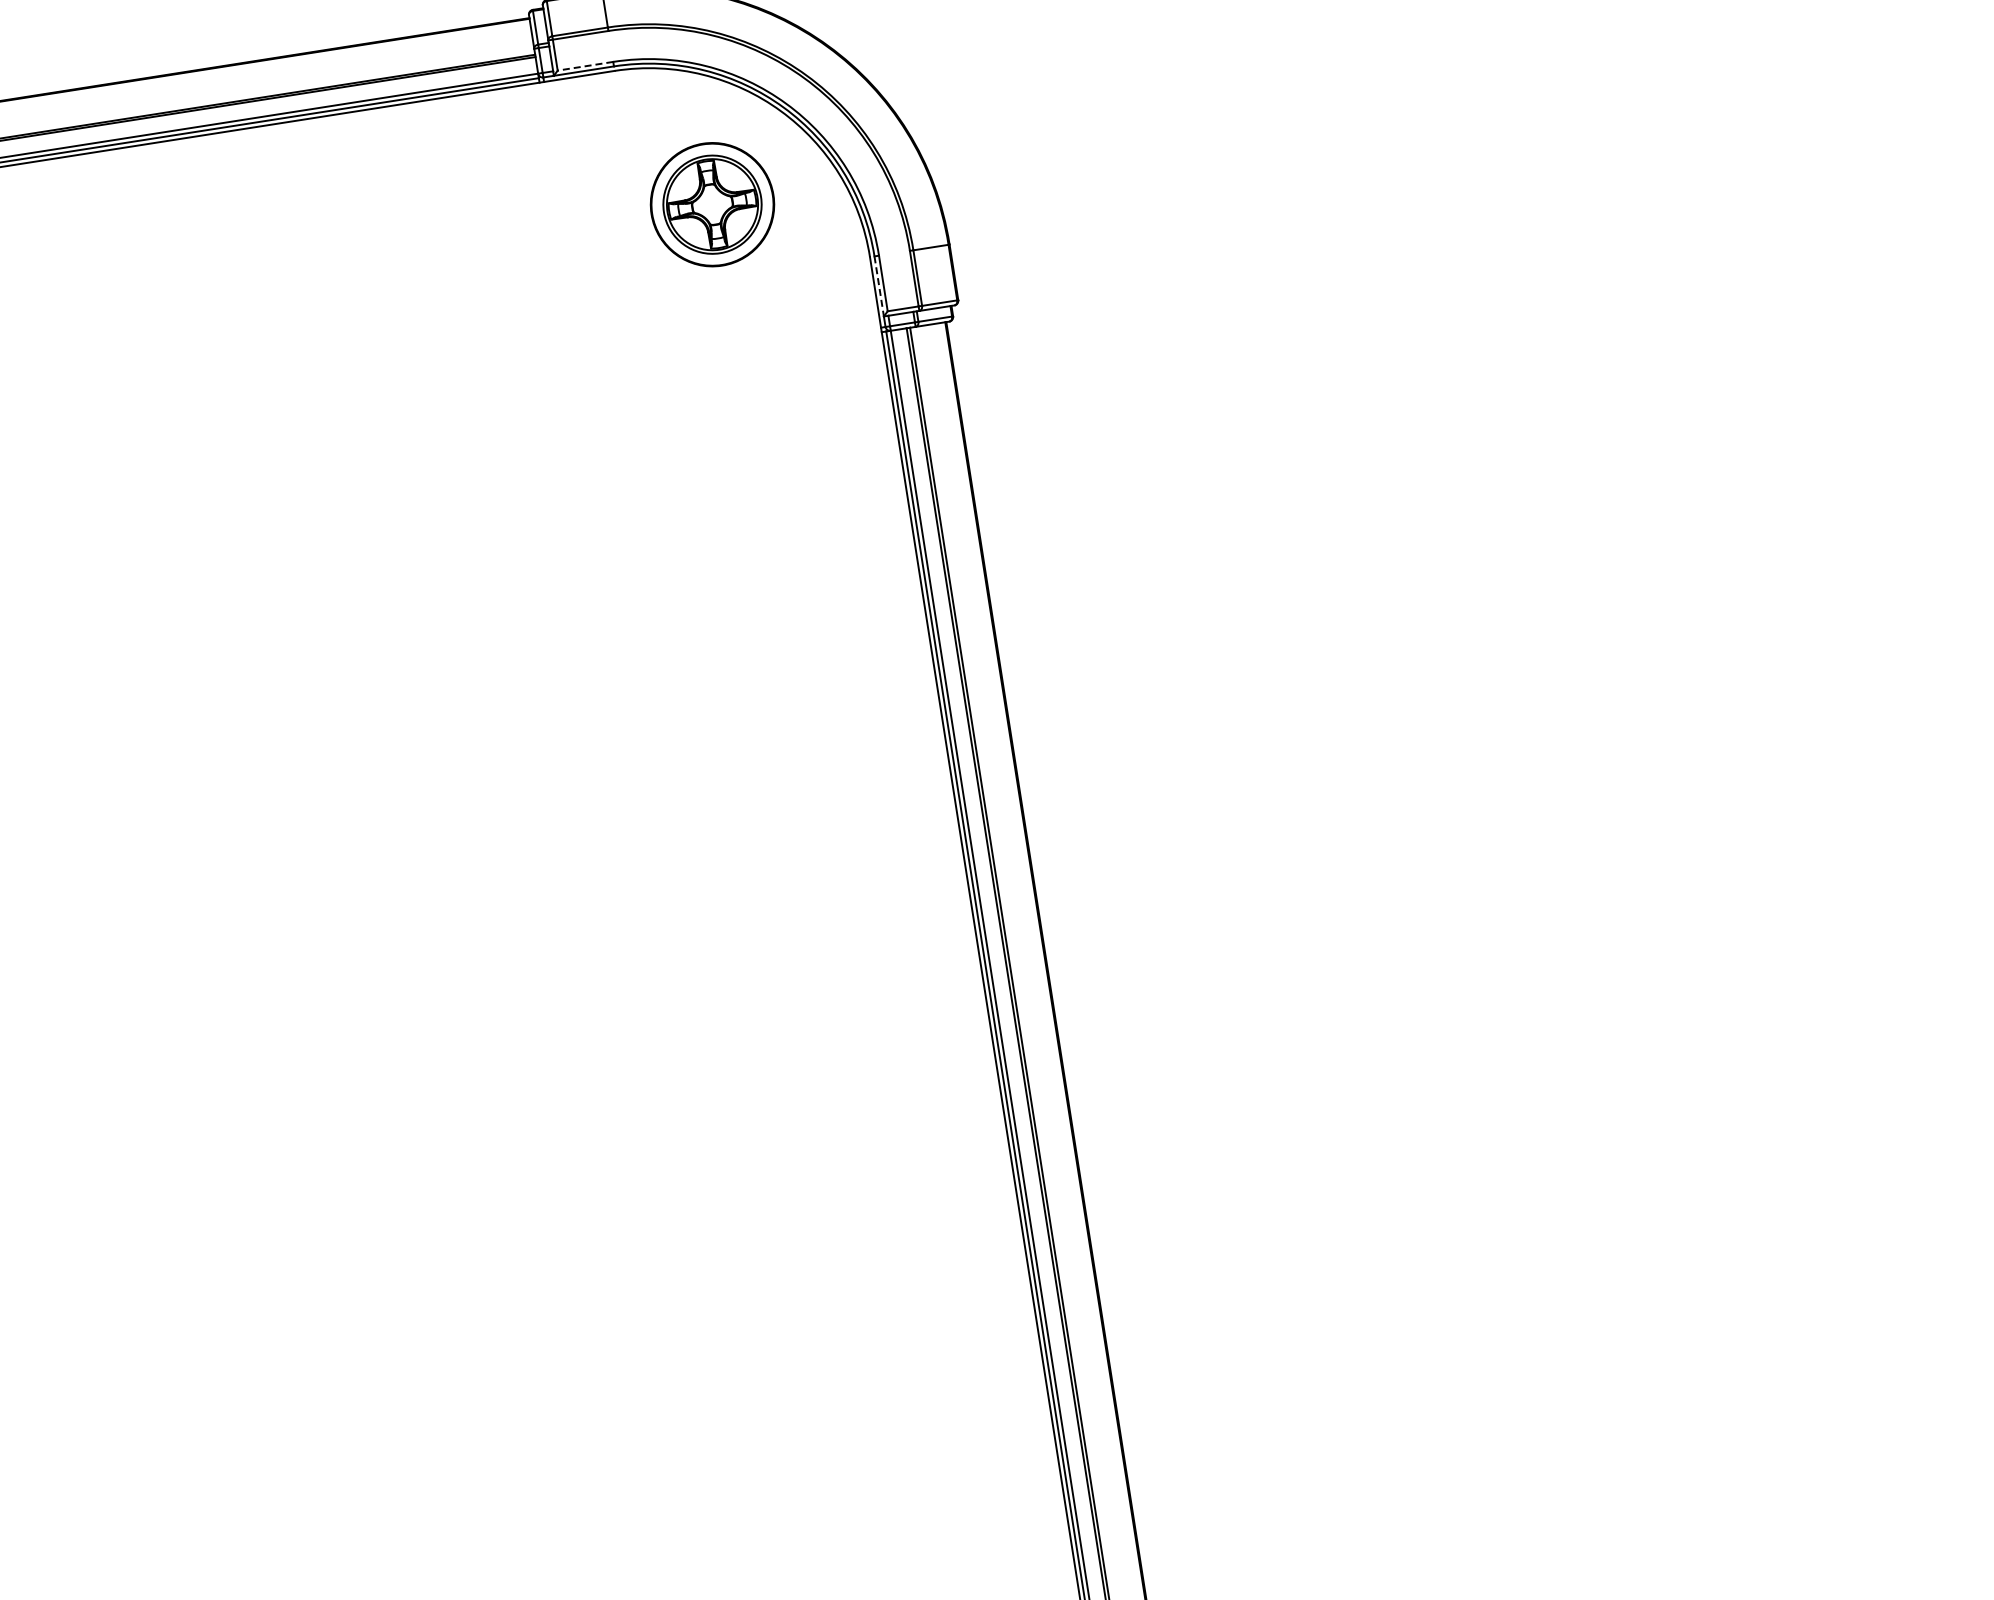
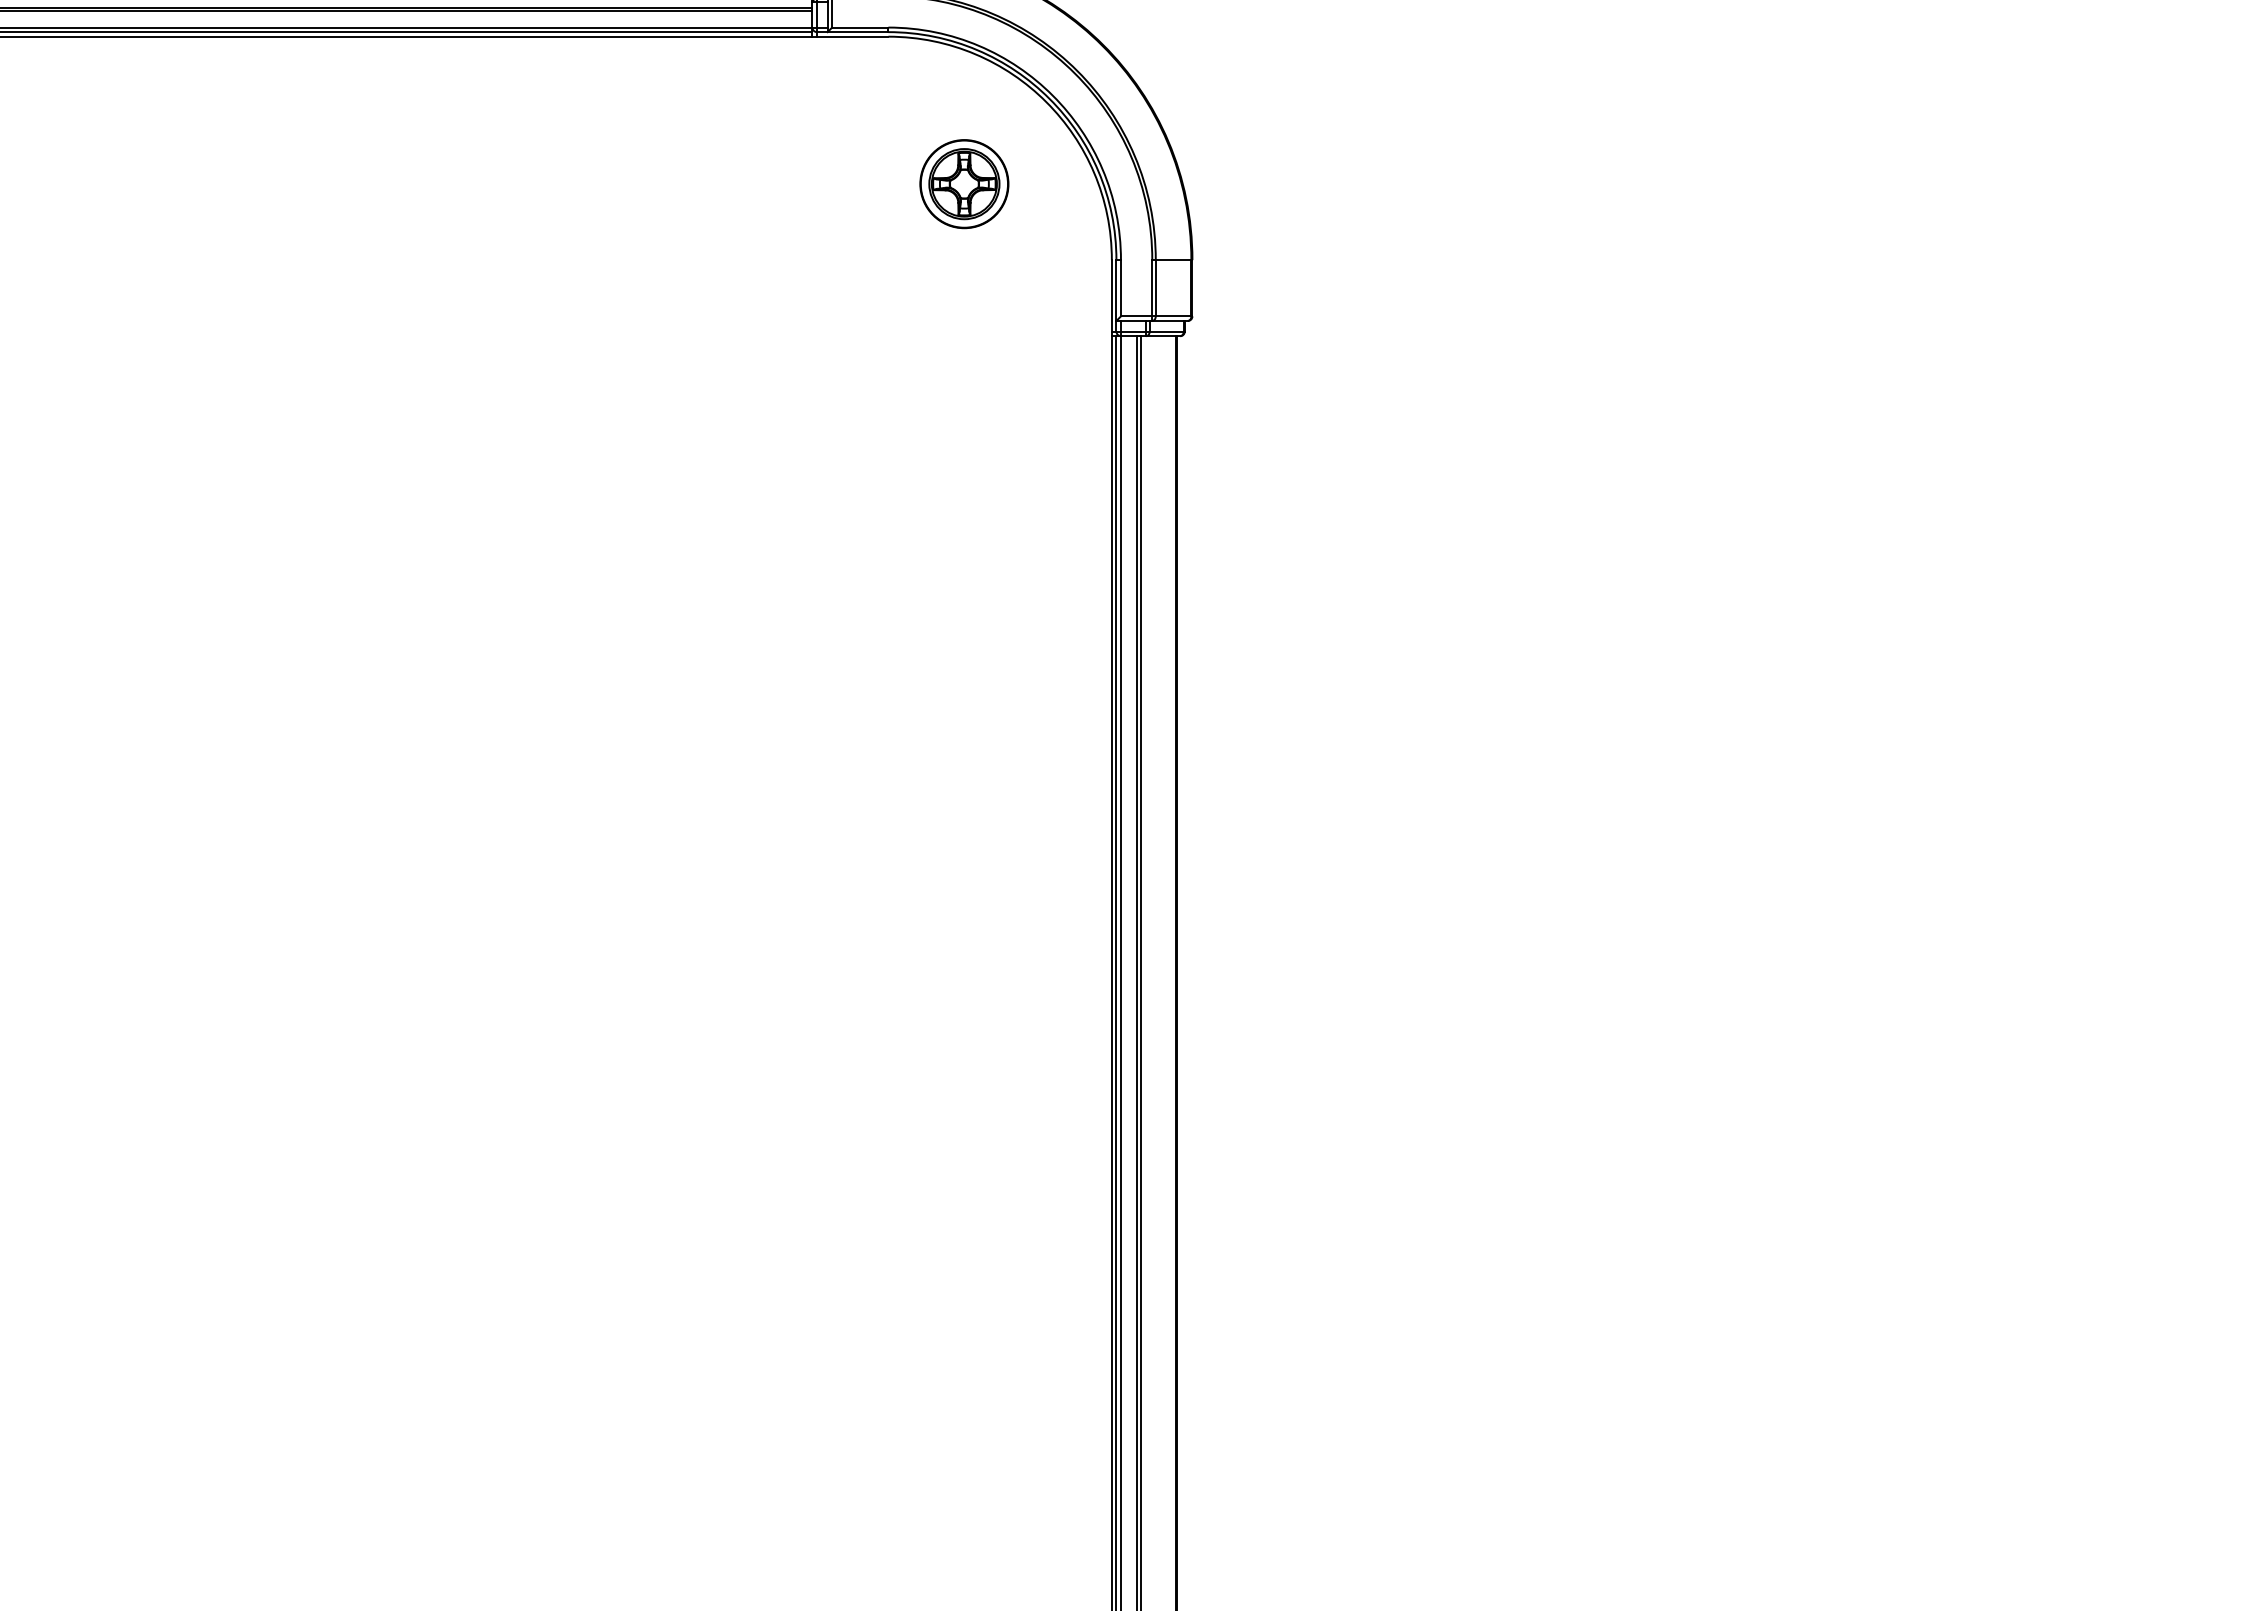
line: (584, 66) -> (859, 27), dashed -> solid
part: (712, 205) -> (964, 184), size x0.71
line: (879, 287) -> (1116, 291), dashed -> solid

